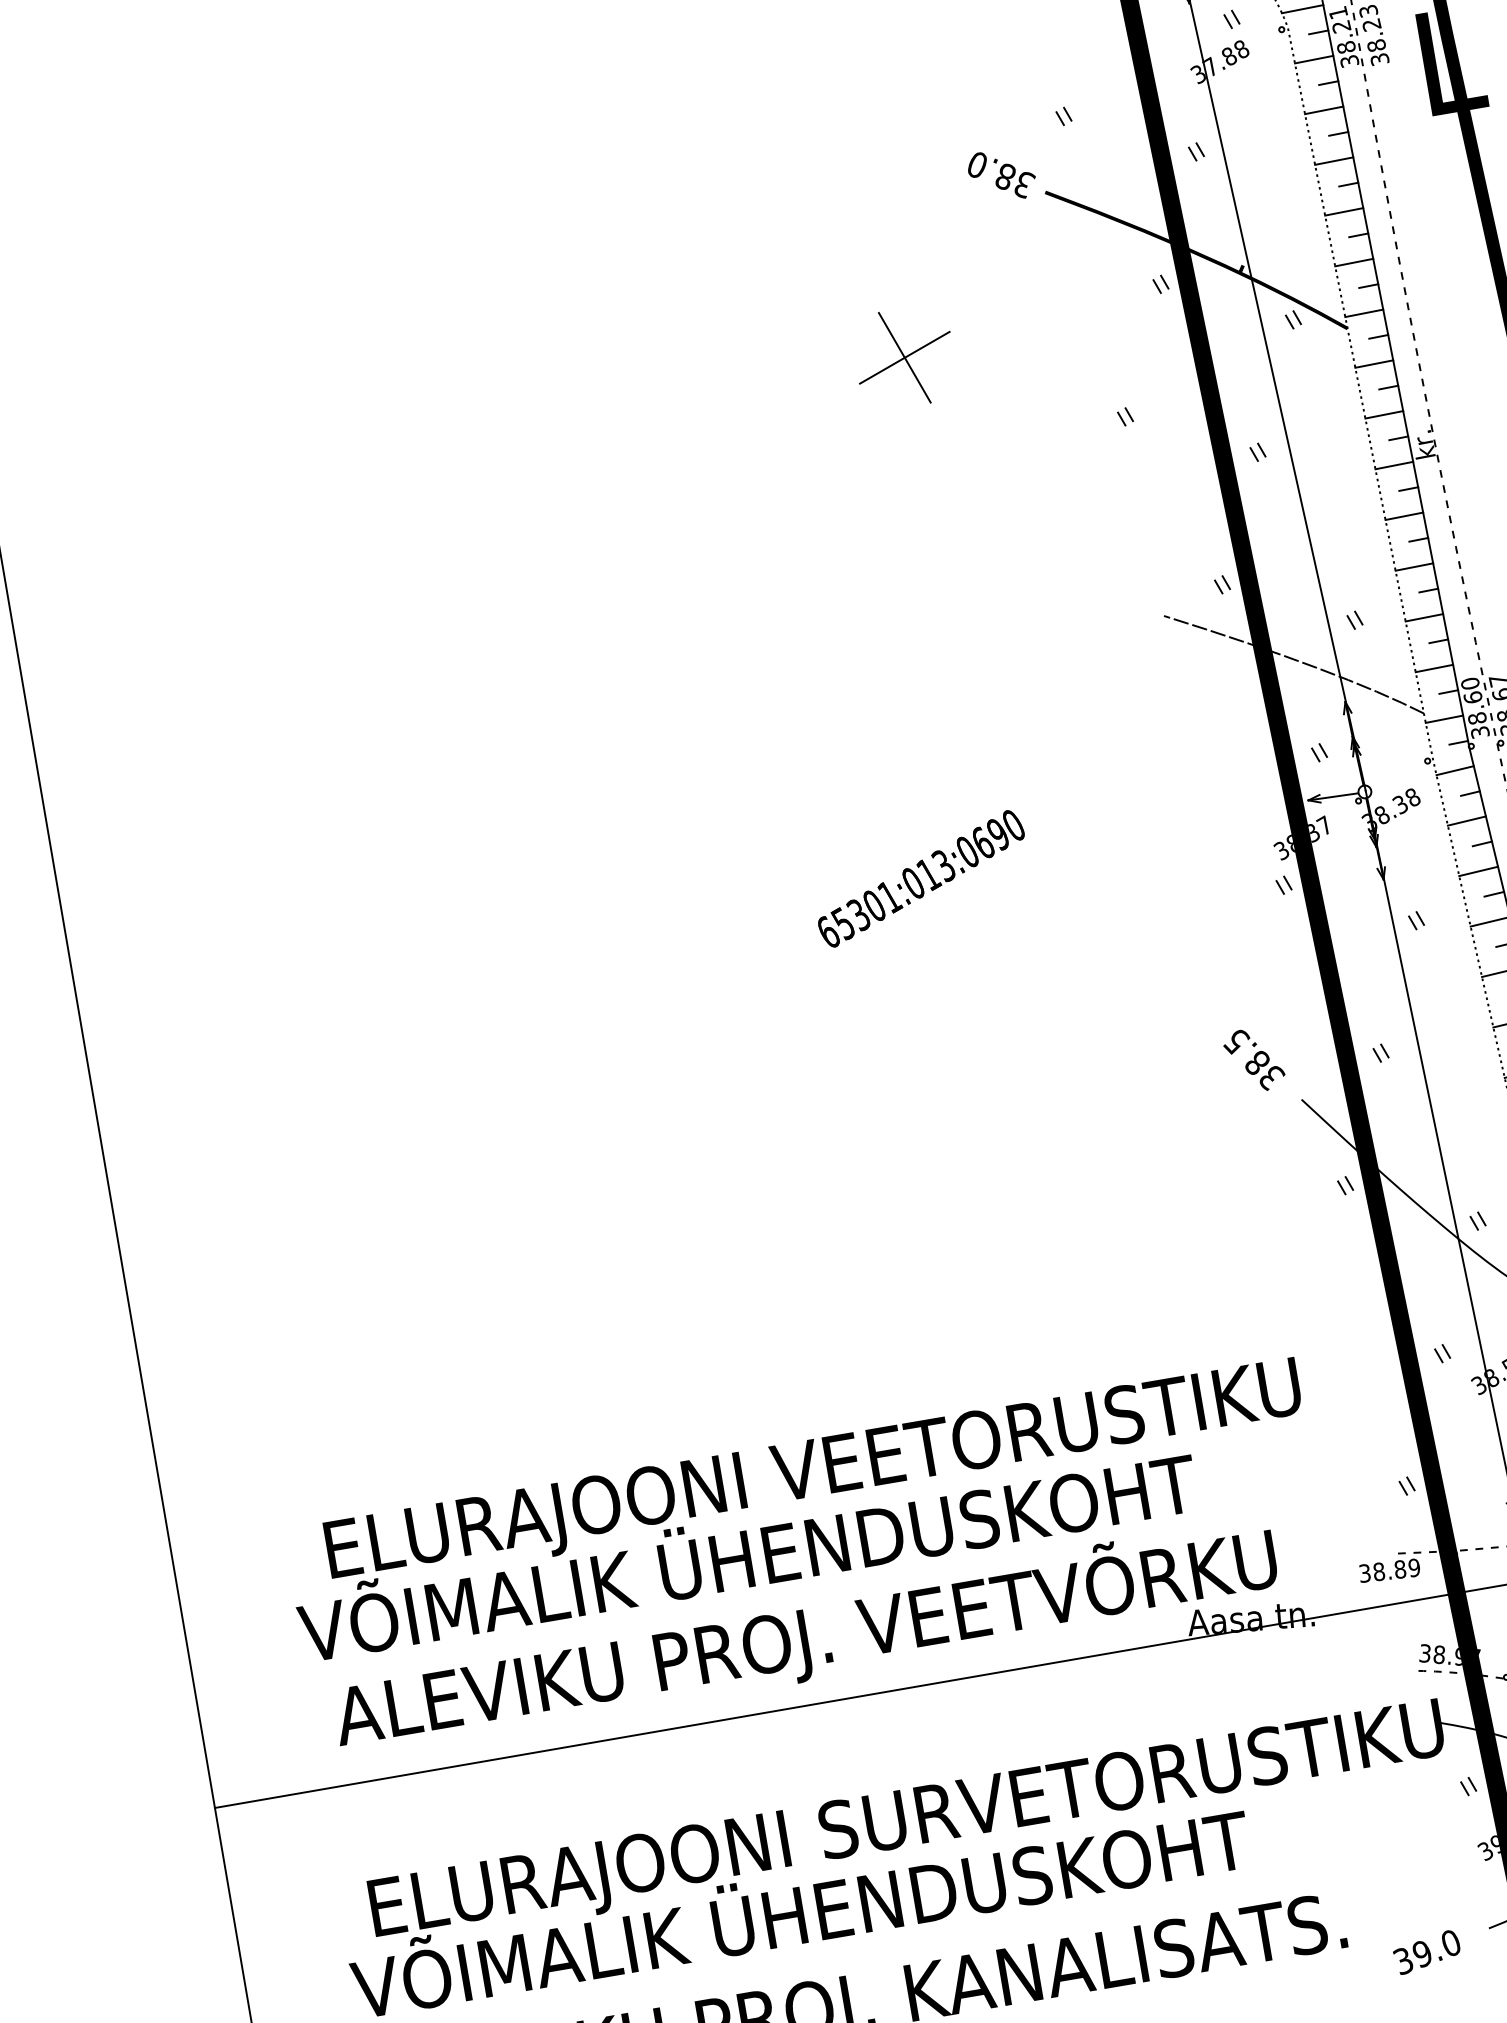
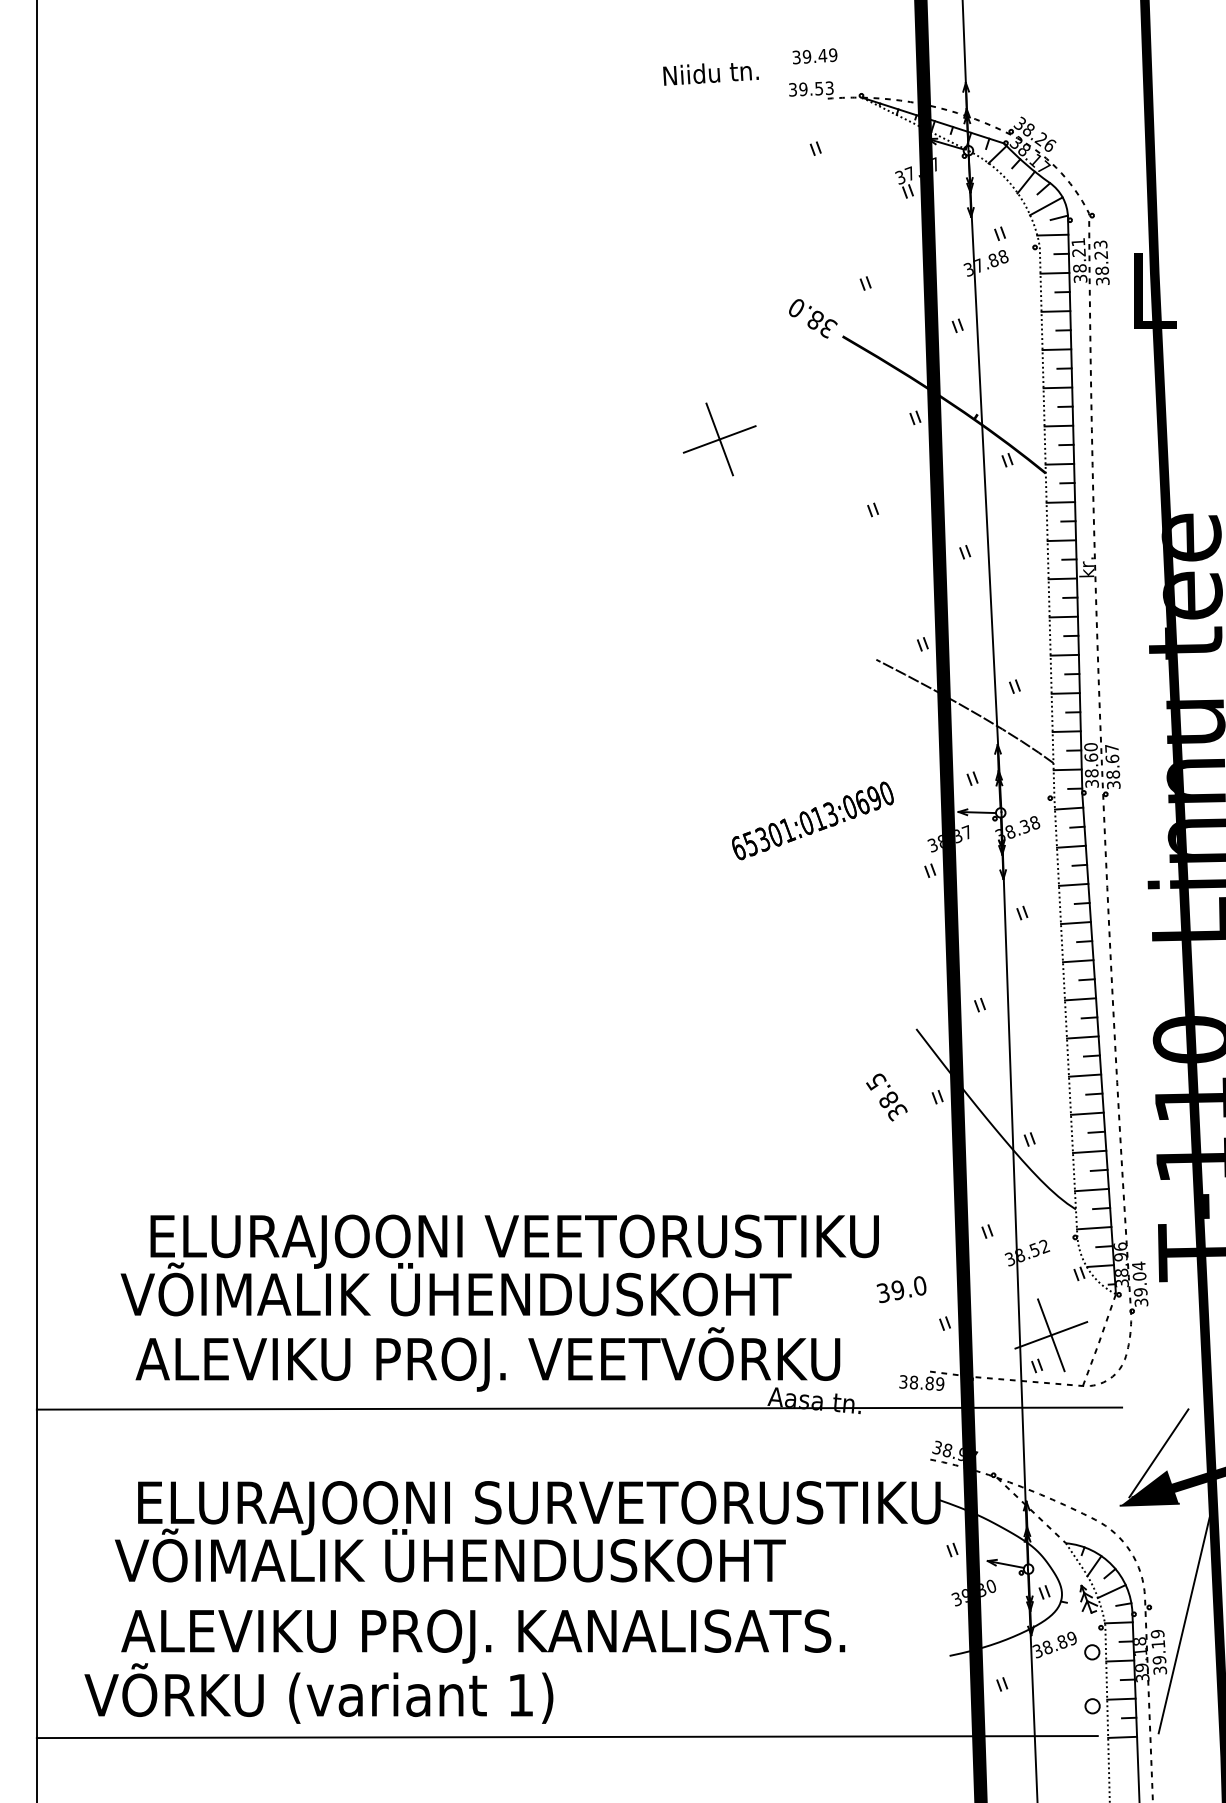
text: (920, 878) -> (812, 820), moved
text: (1253, 1060) -> (886, 1097), moved
text: (1426, 1952) -> (901, 1289), moved

